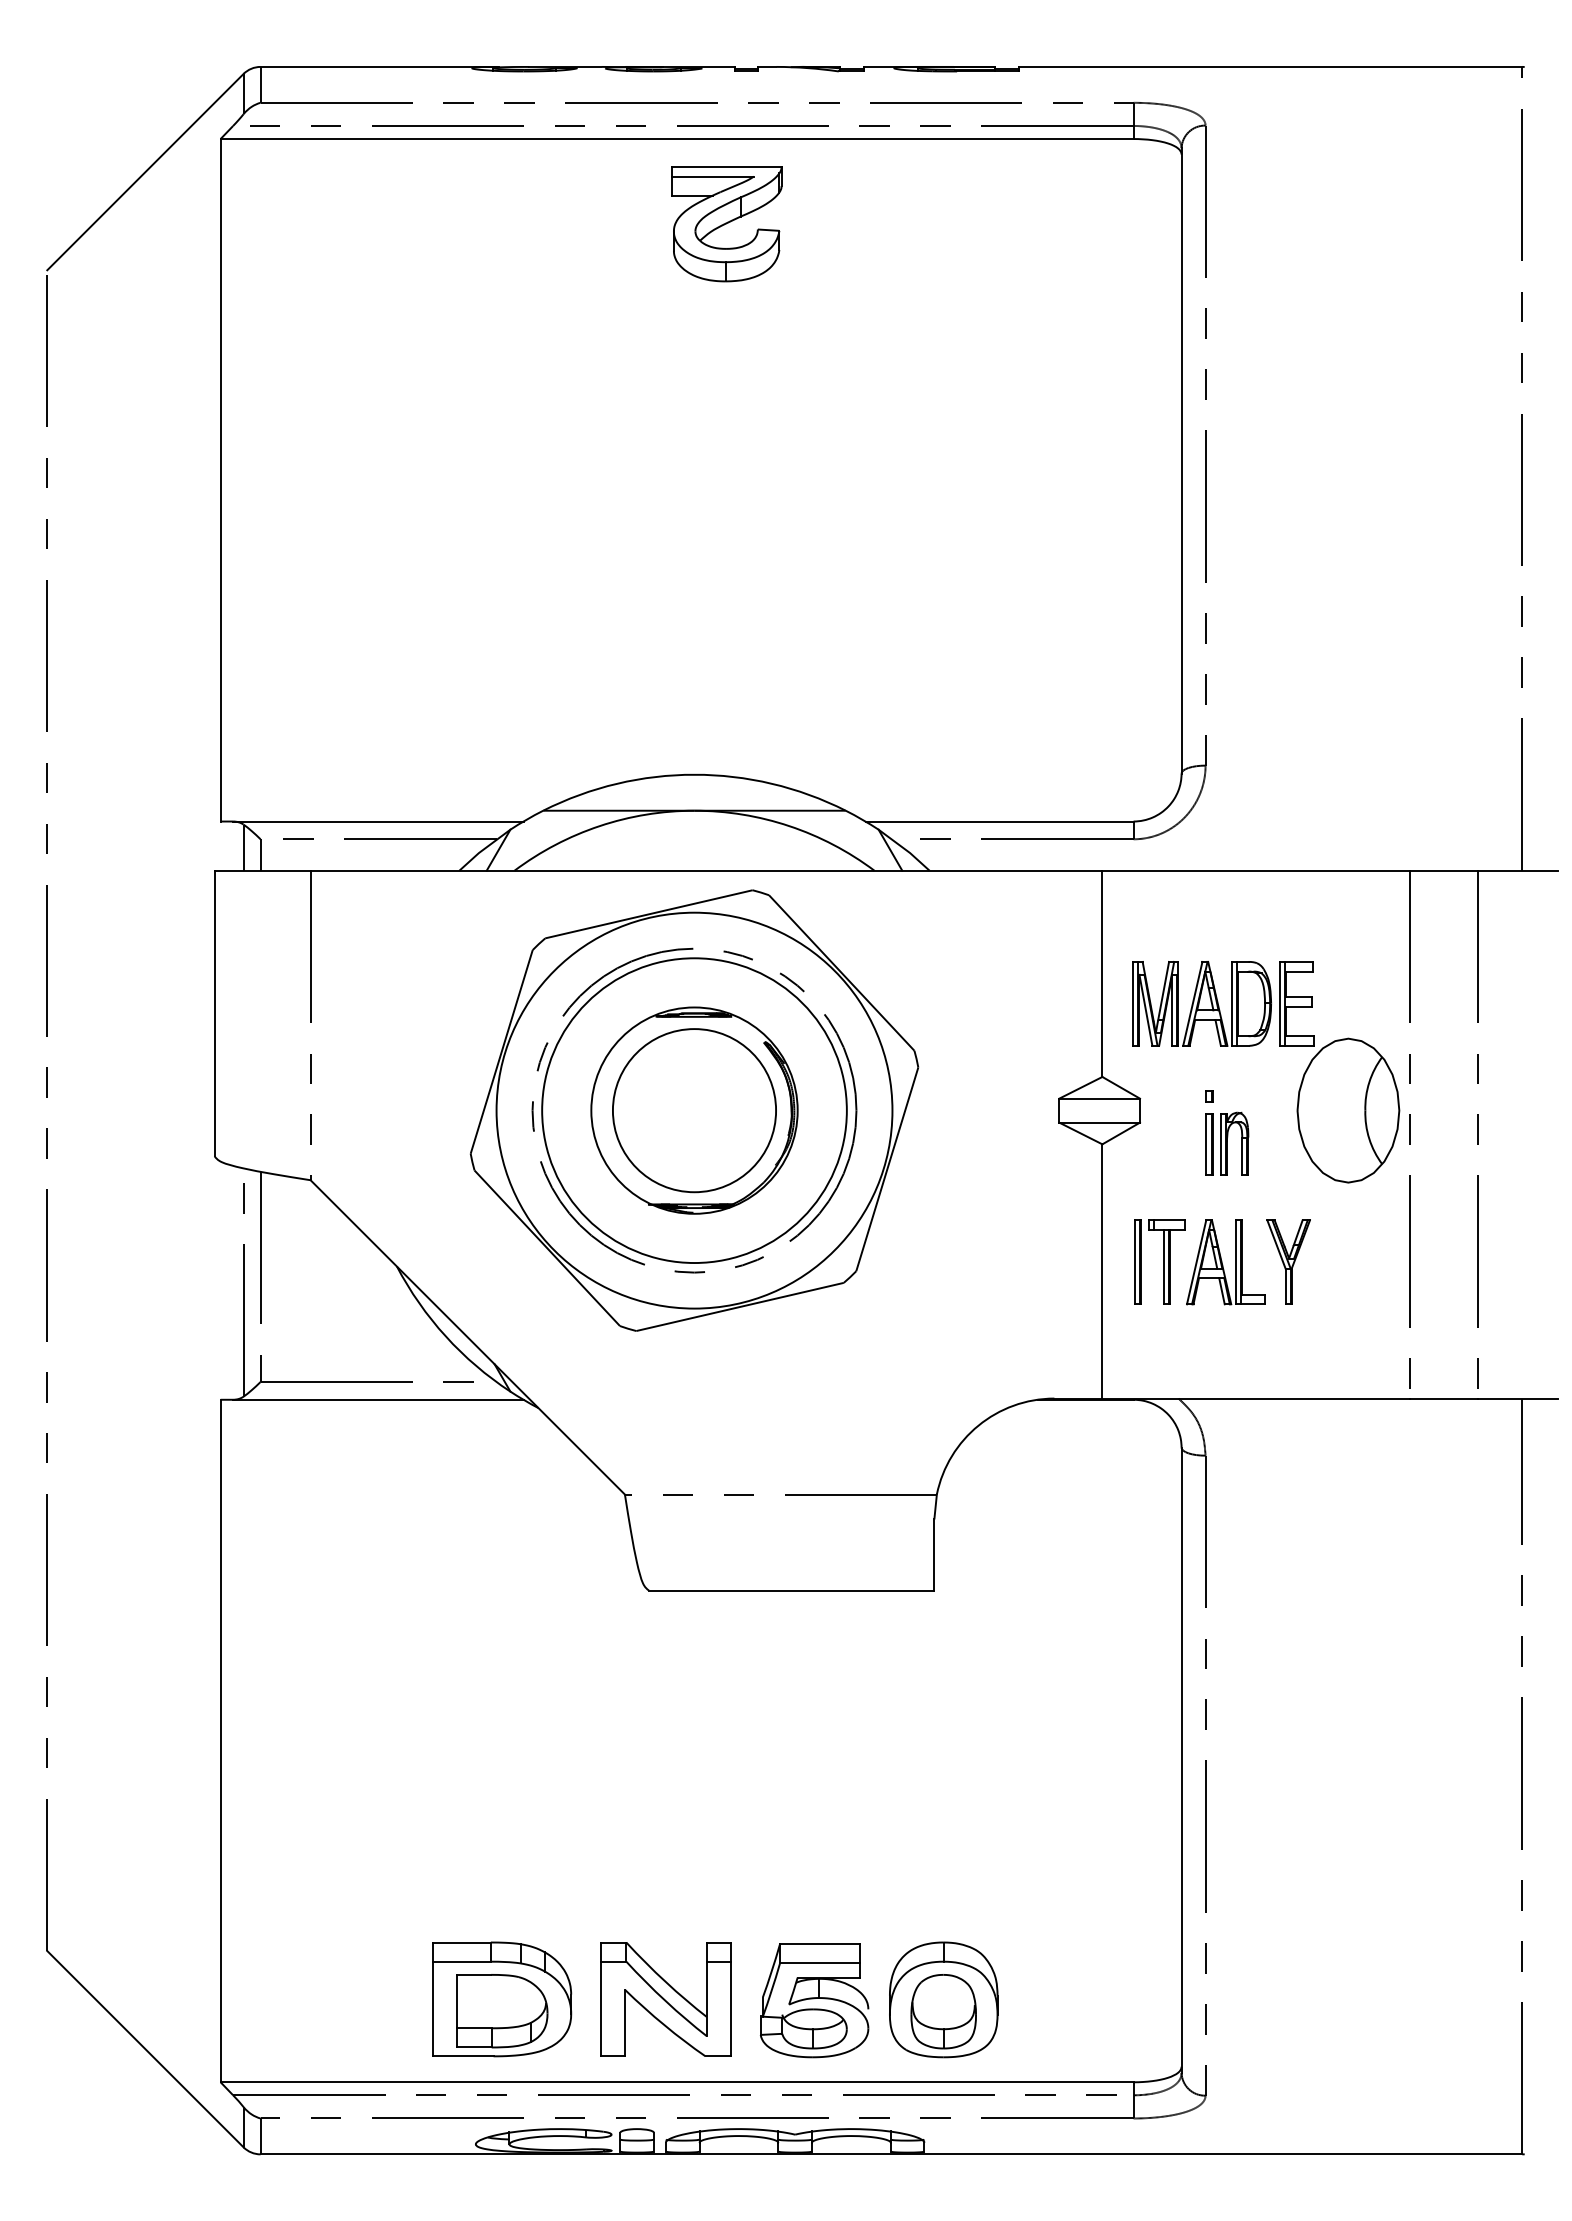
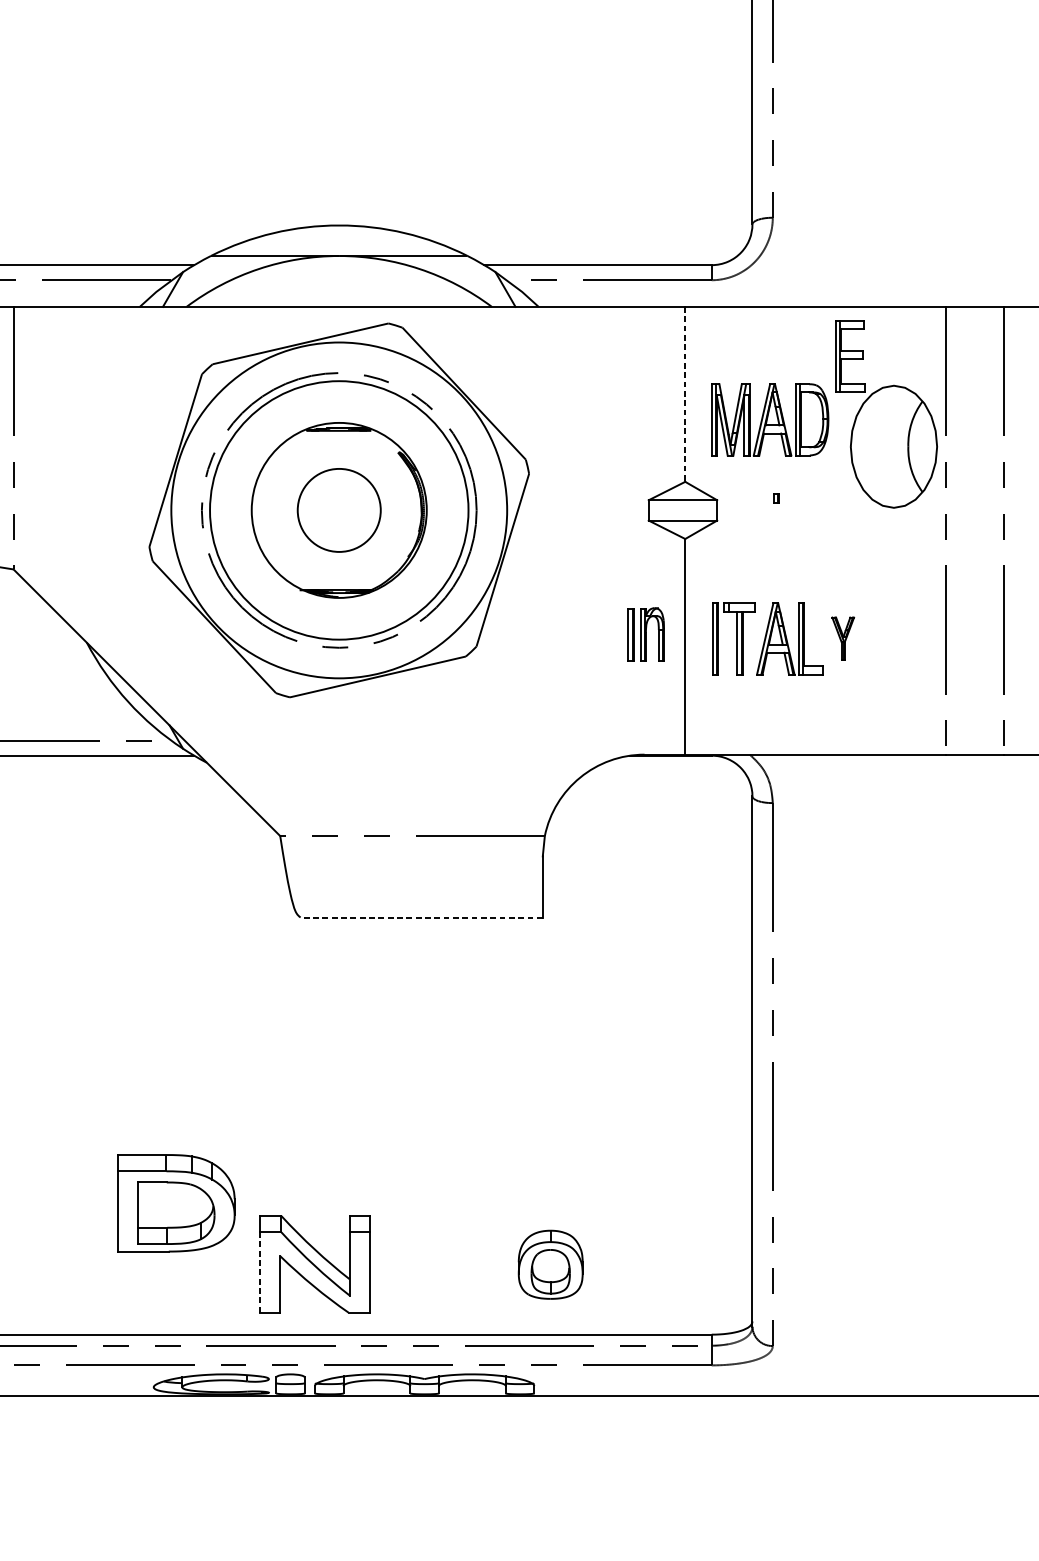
line: (1102, 974) -> (685, 394), solid -> dashed
part: (1339, 1072) -> (886, 414), moved
circle: (694, 1110) -> (339, 510), size x0.6
part: (1227, 1143) -> (646, 634), moved
part: (1288, 1261) -> (843, 638), size x0.6
line: (791, 1590) -> (421, 917), solid -> dashed
part: (502, 1999) -> (176, 1203), moved
part: (943, 1999) -> (550, 1264), size x0.7
part: (814, 2000) -> (441, 1265), removed
line: (601, 2008) -> (260, 1272), solid -> dashed

